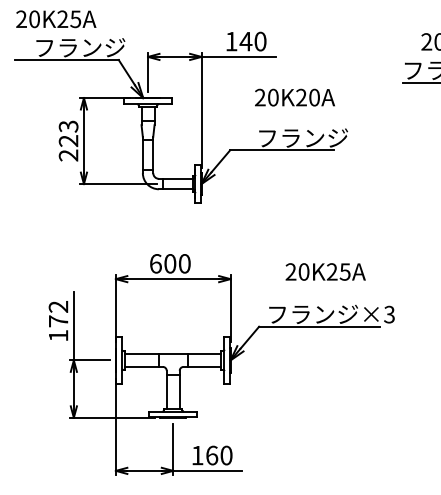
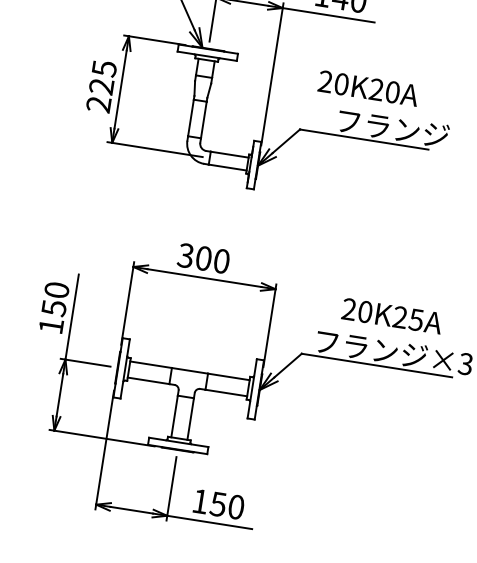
text: (294, 97) -> (367, 88), moved
text: (67, 126) -> (103, 68), 223 -> 225
text: (155, 263) -> (185, 255), 600 -> 300
text: (325, 271) -> (392, 315), moved
text: (58, 314) -> (55, 299), 172 -> 150
text: (211, 455) -> (217, 504), 160 -> 150

